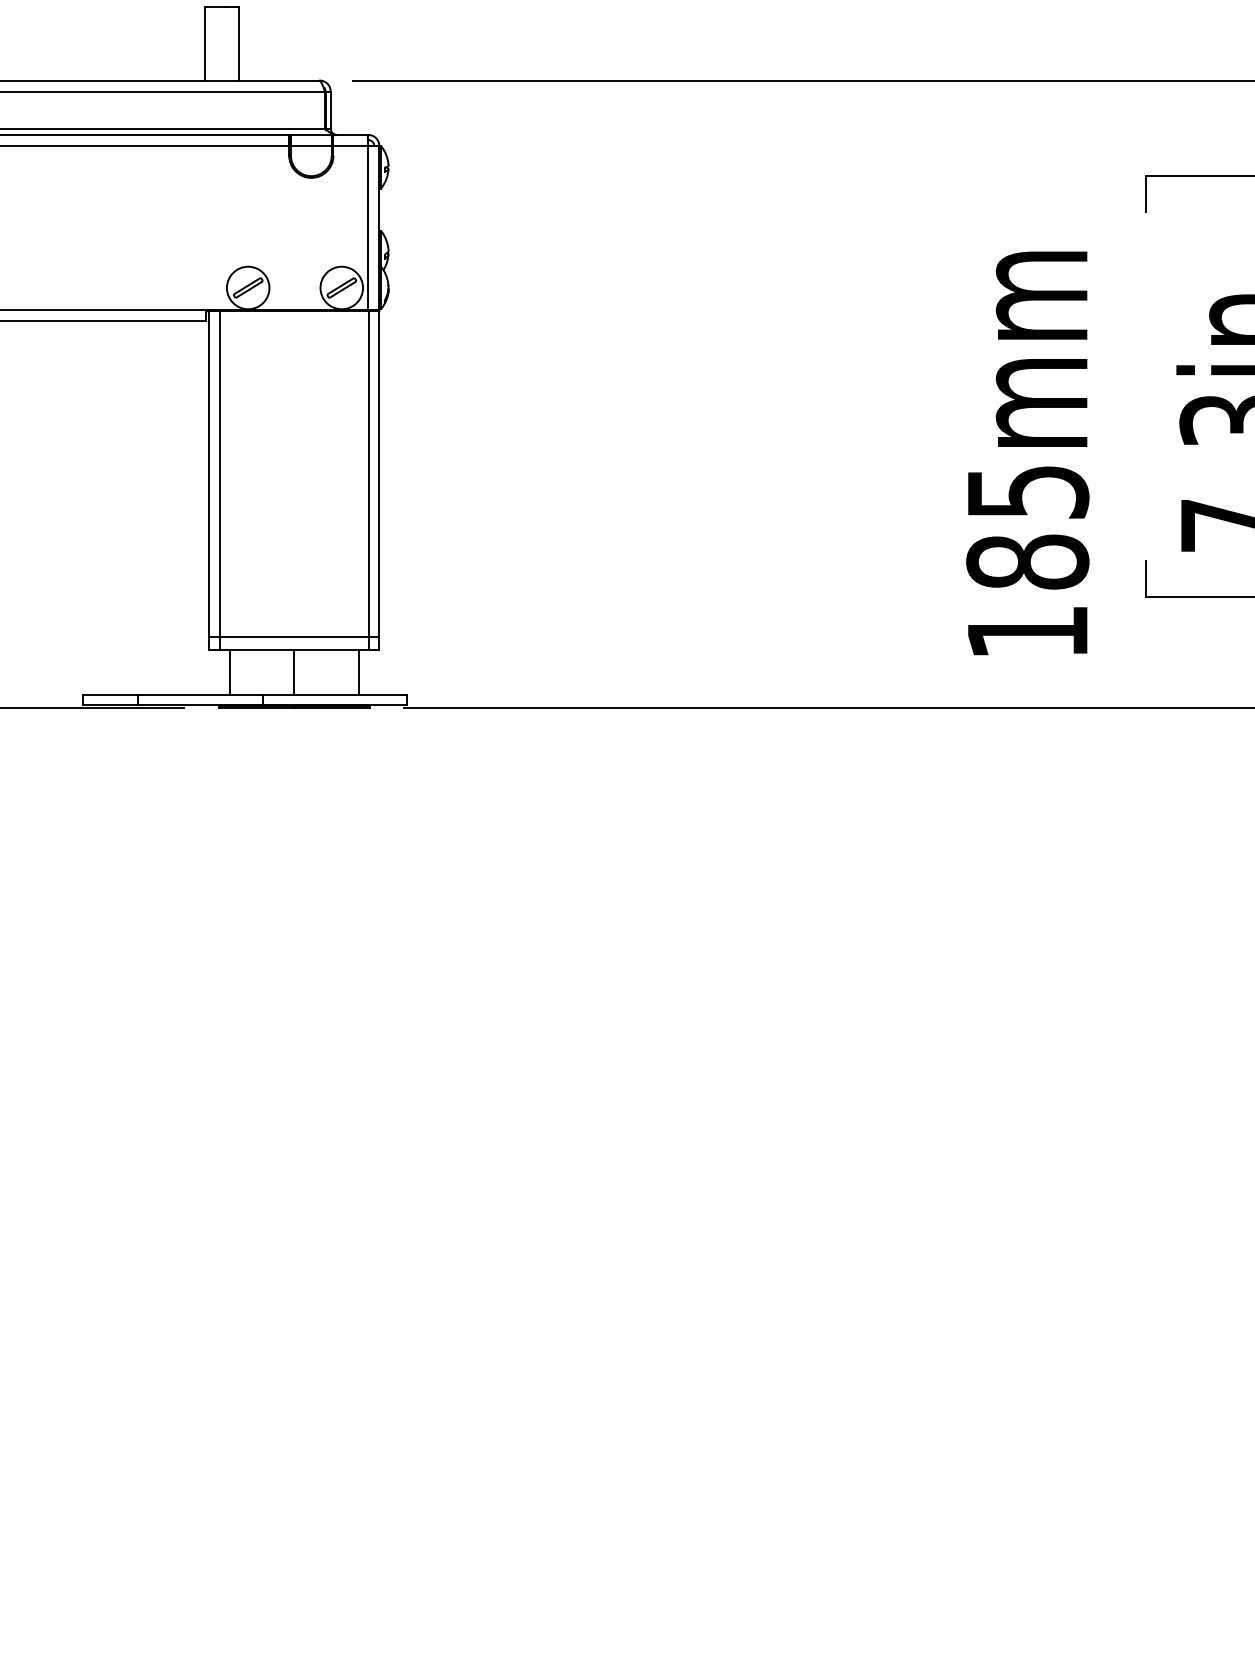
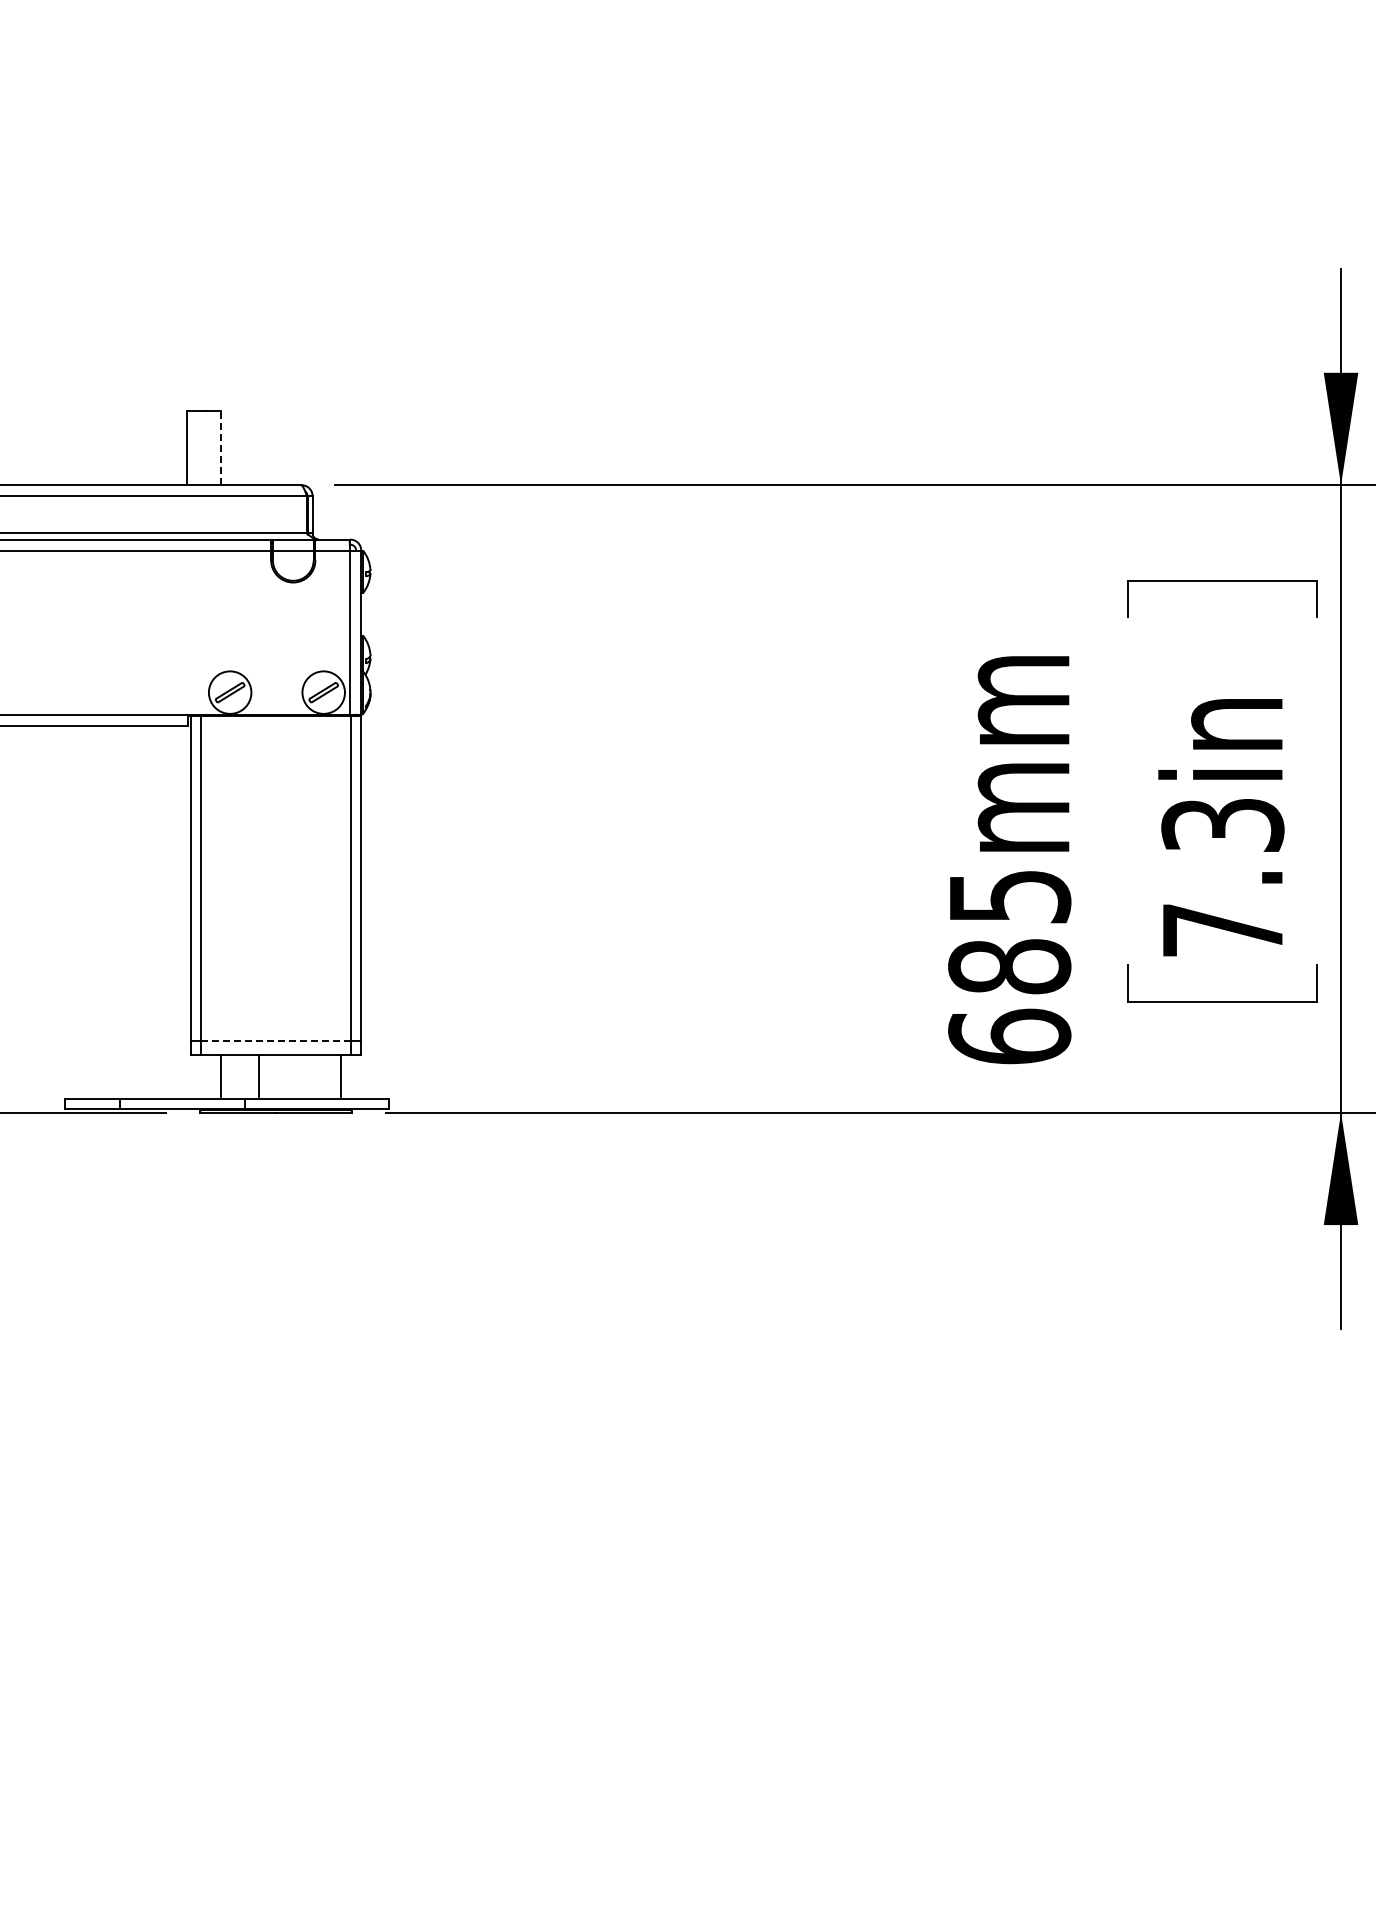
line: (238, 43) -> (220, 448), solid -> dashed
text: (1027, 631) -> (1009, 1036), 185mm -> 685mm
line: (294, 636) -> (276, 1041), solid -> dashed
line: (229, 671) -> (258, 1076), moved
line: (293, 671) -> (220, 1076), moved

